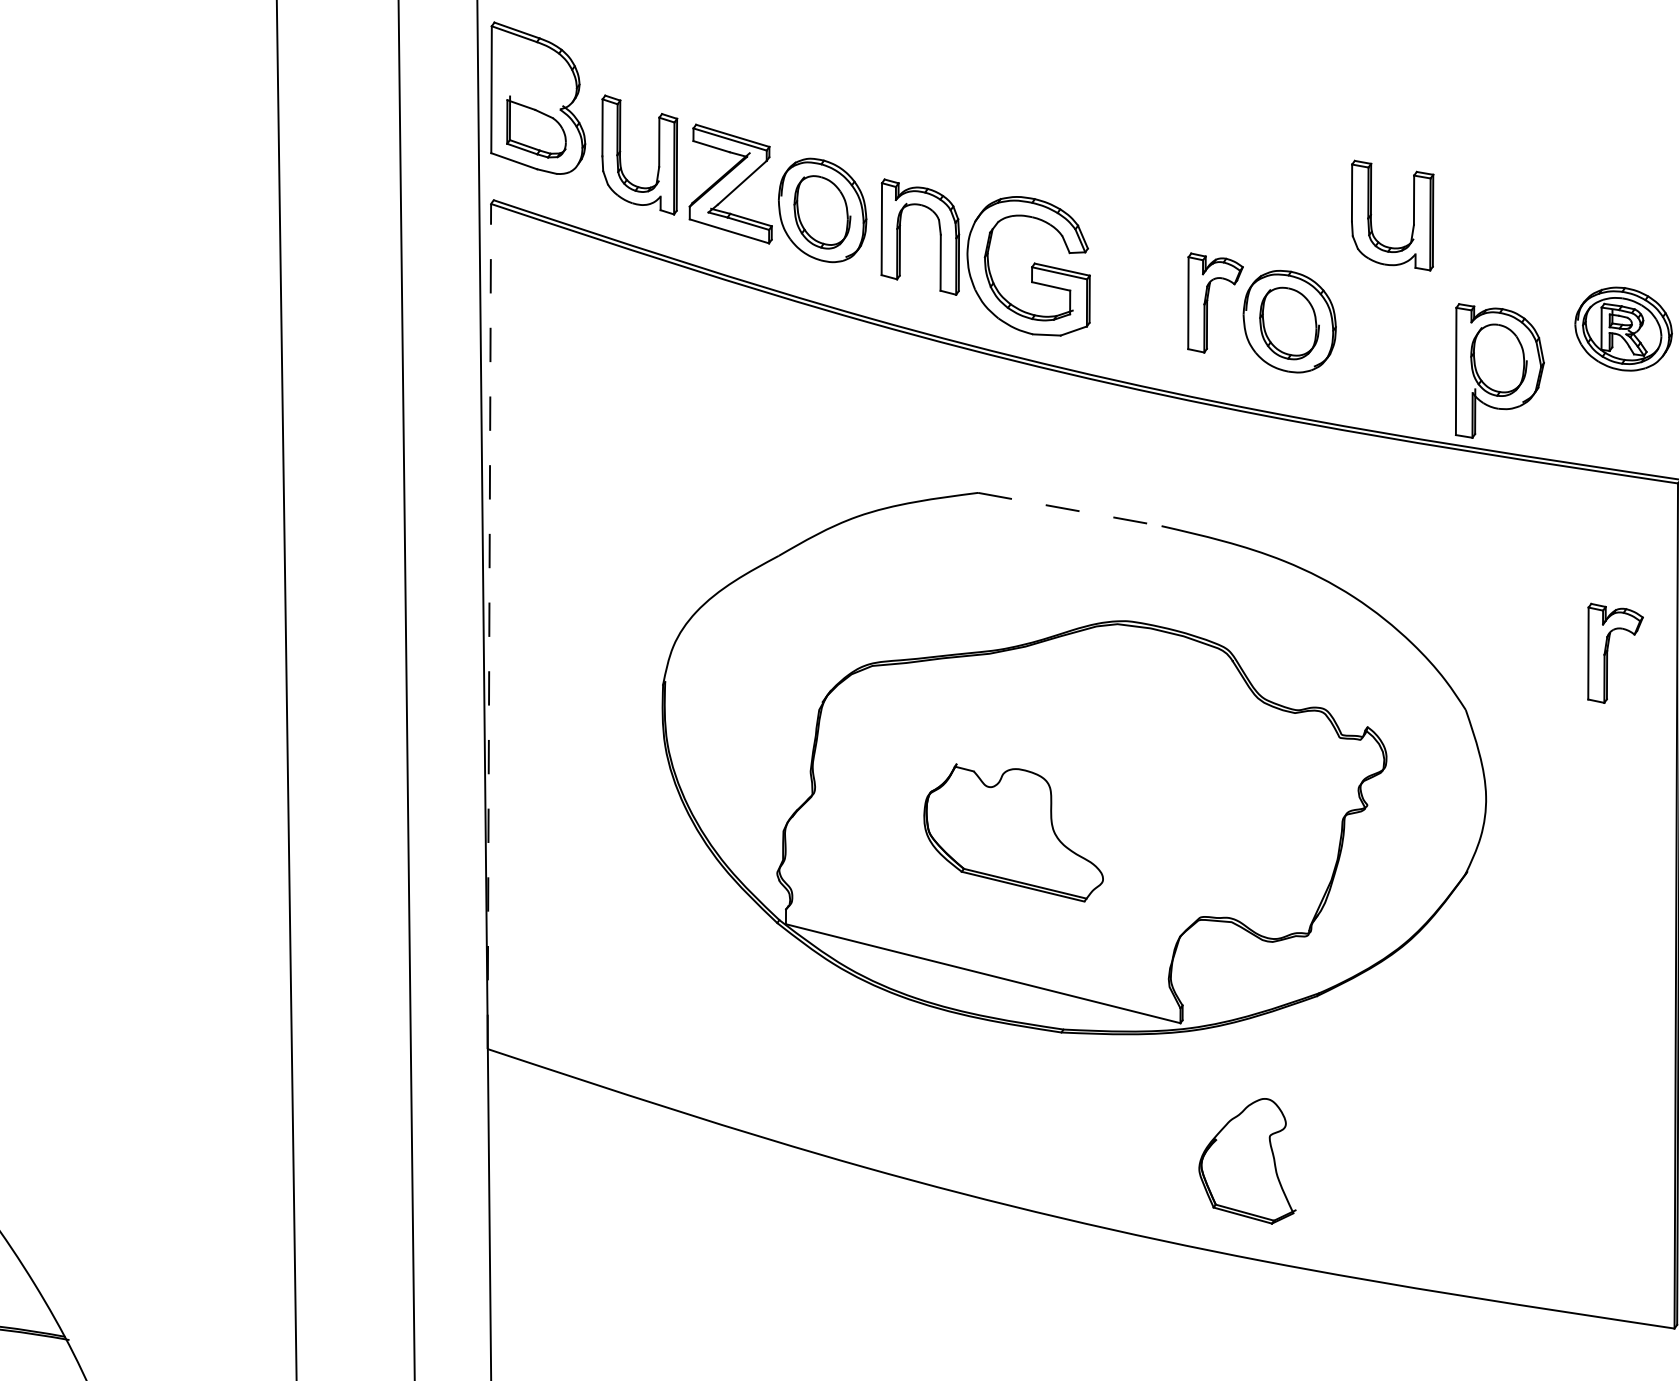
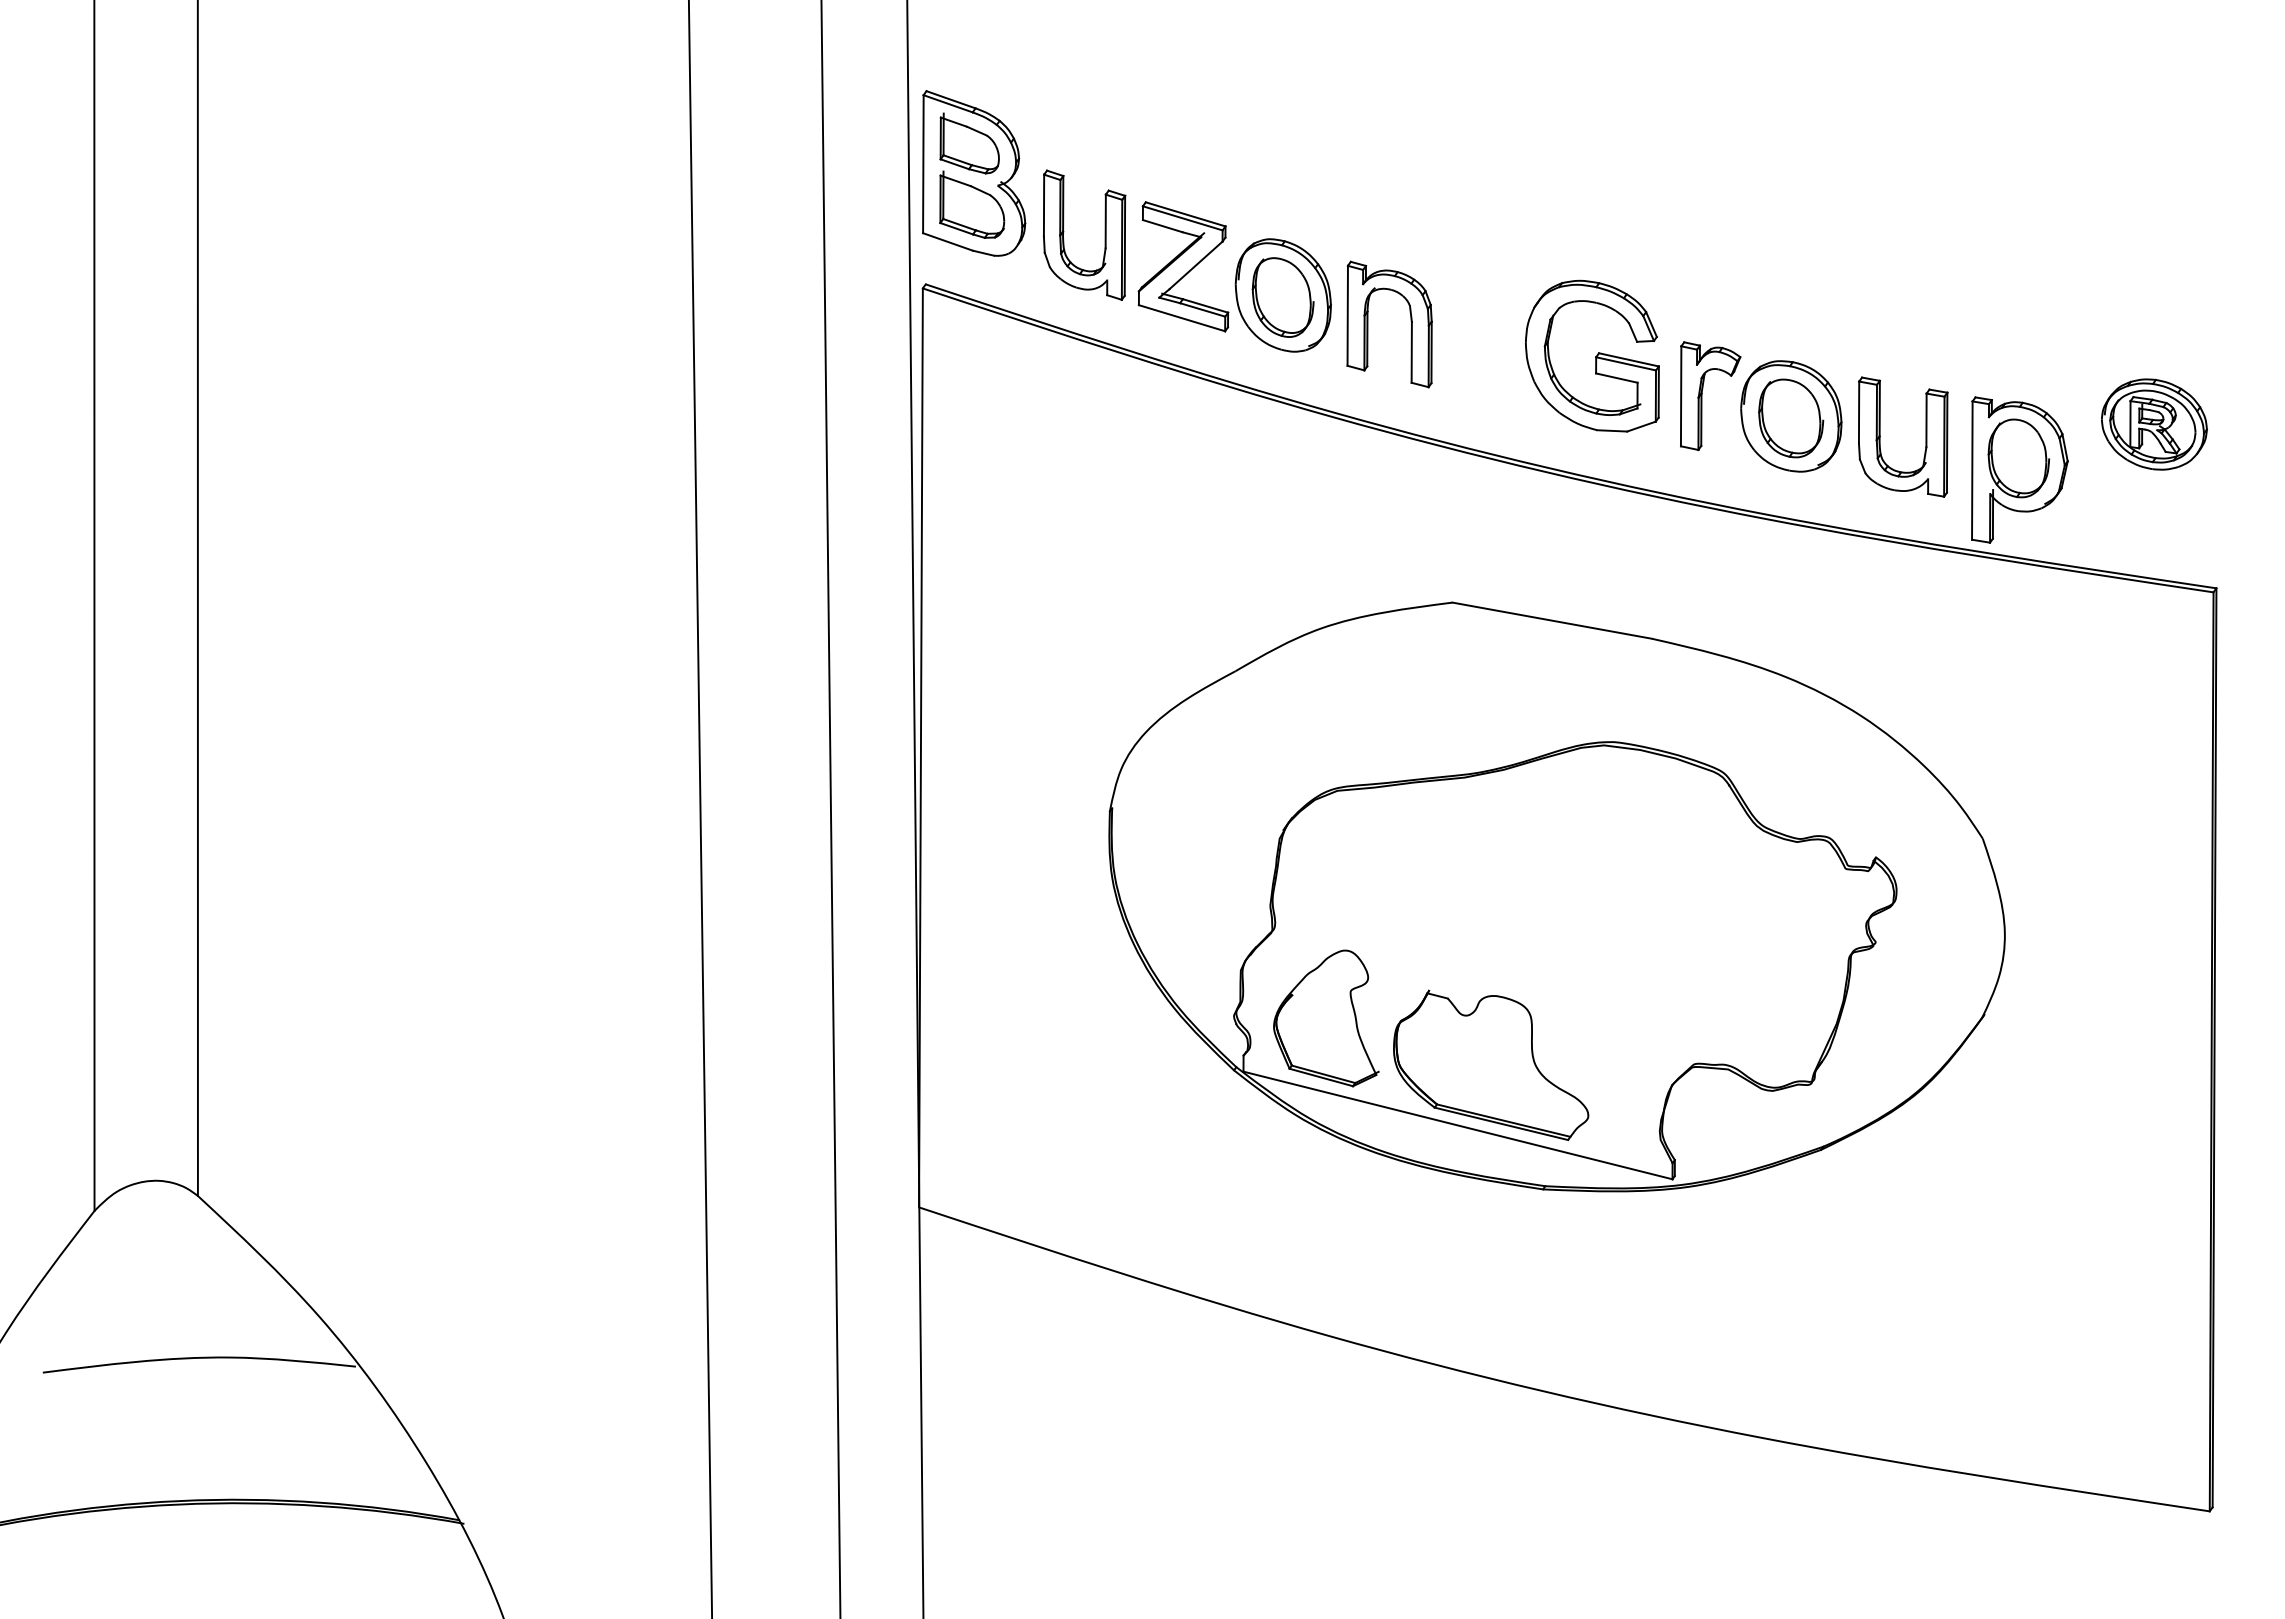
part: (533, 70) -> (969, 143), added
part: (1413, 215) -> (1925, 436), moved
part: (1028, 265) -> (1592, 355), moved
line: (1070, 509) -> (1552, 620), dashed -> solid
line: (488, 626) -> (920, 747), dashed -> solid
part: (1608, 652) -> (2137, 776), removed
part: (1014, 832) -> (1491, 1064), moved
part: (1247, 1161) -> (1326, 1018), moved

